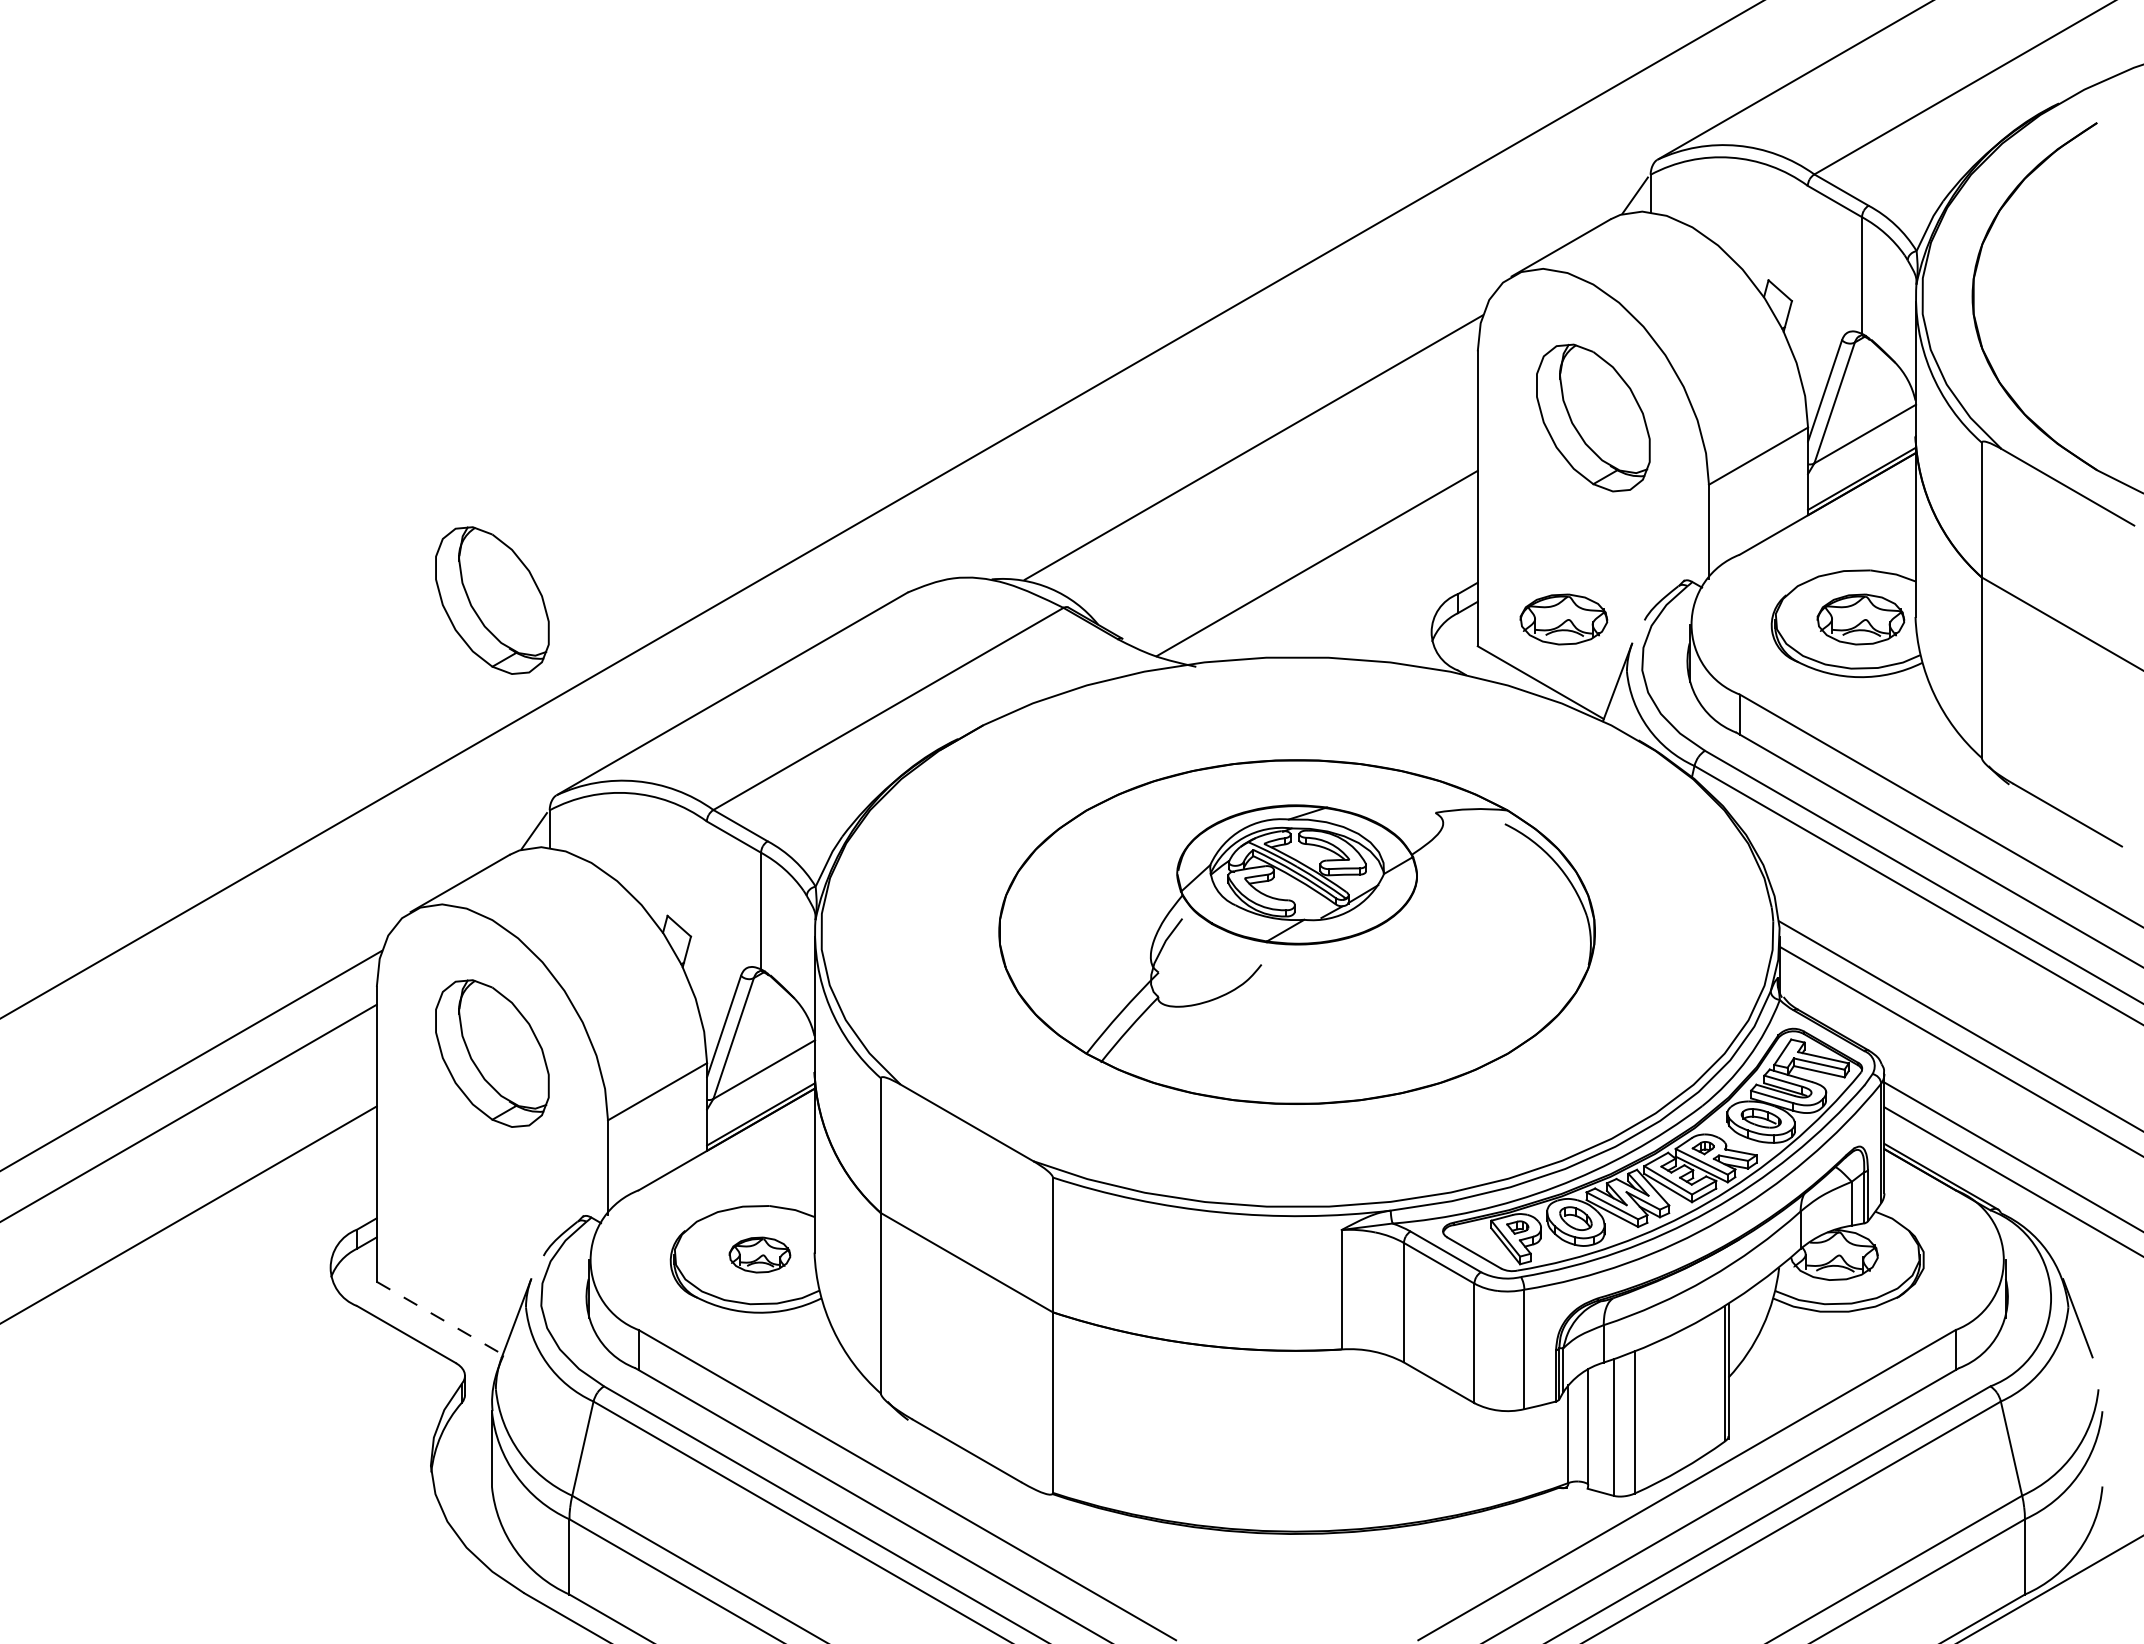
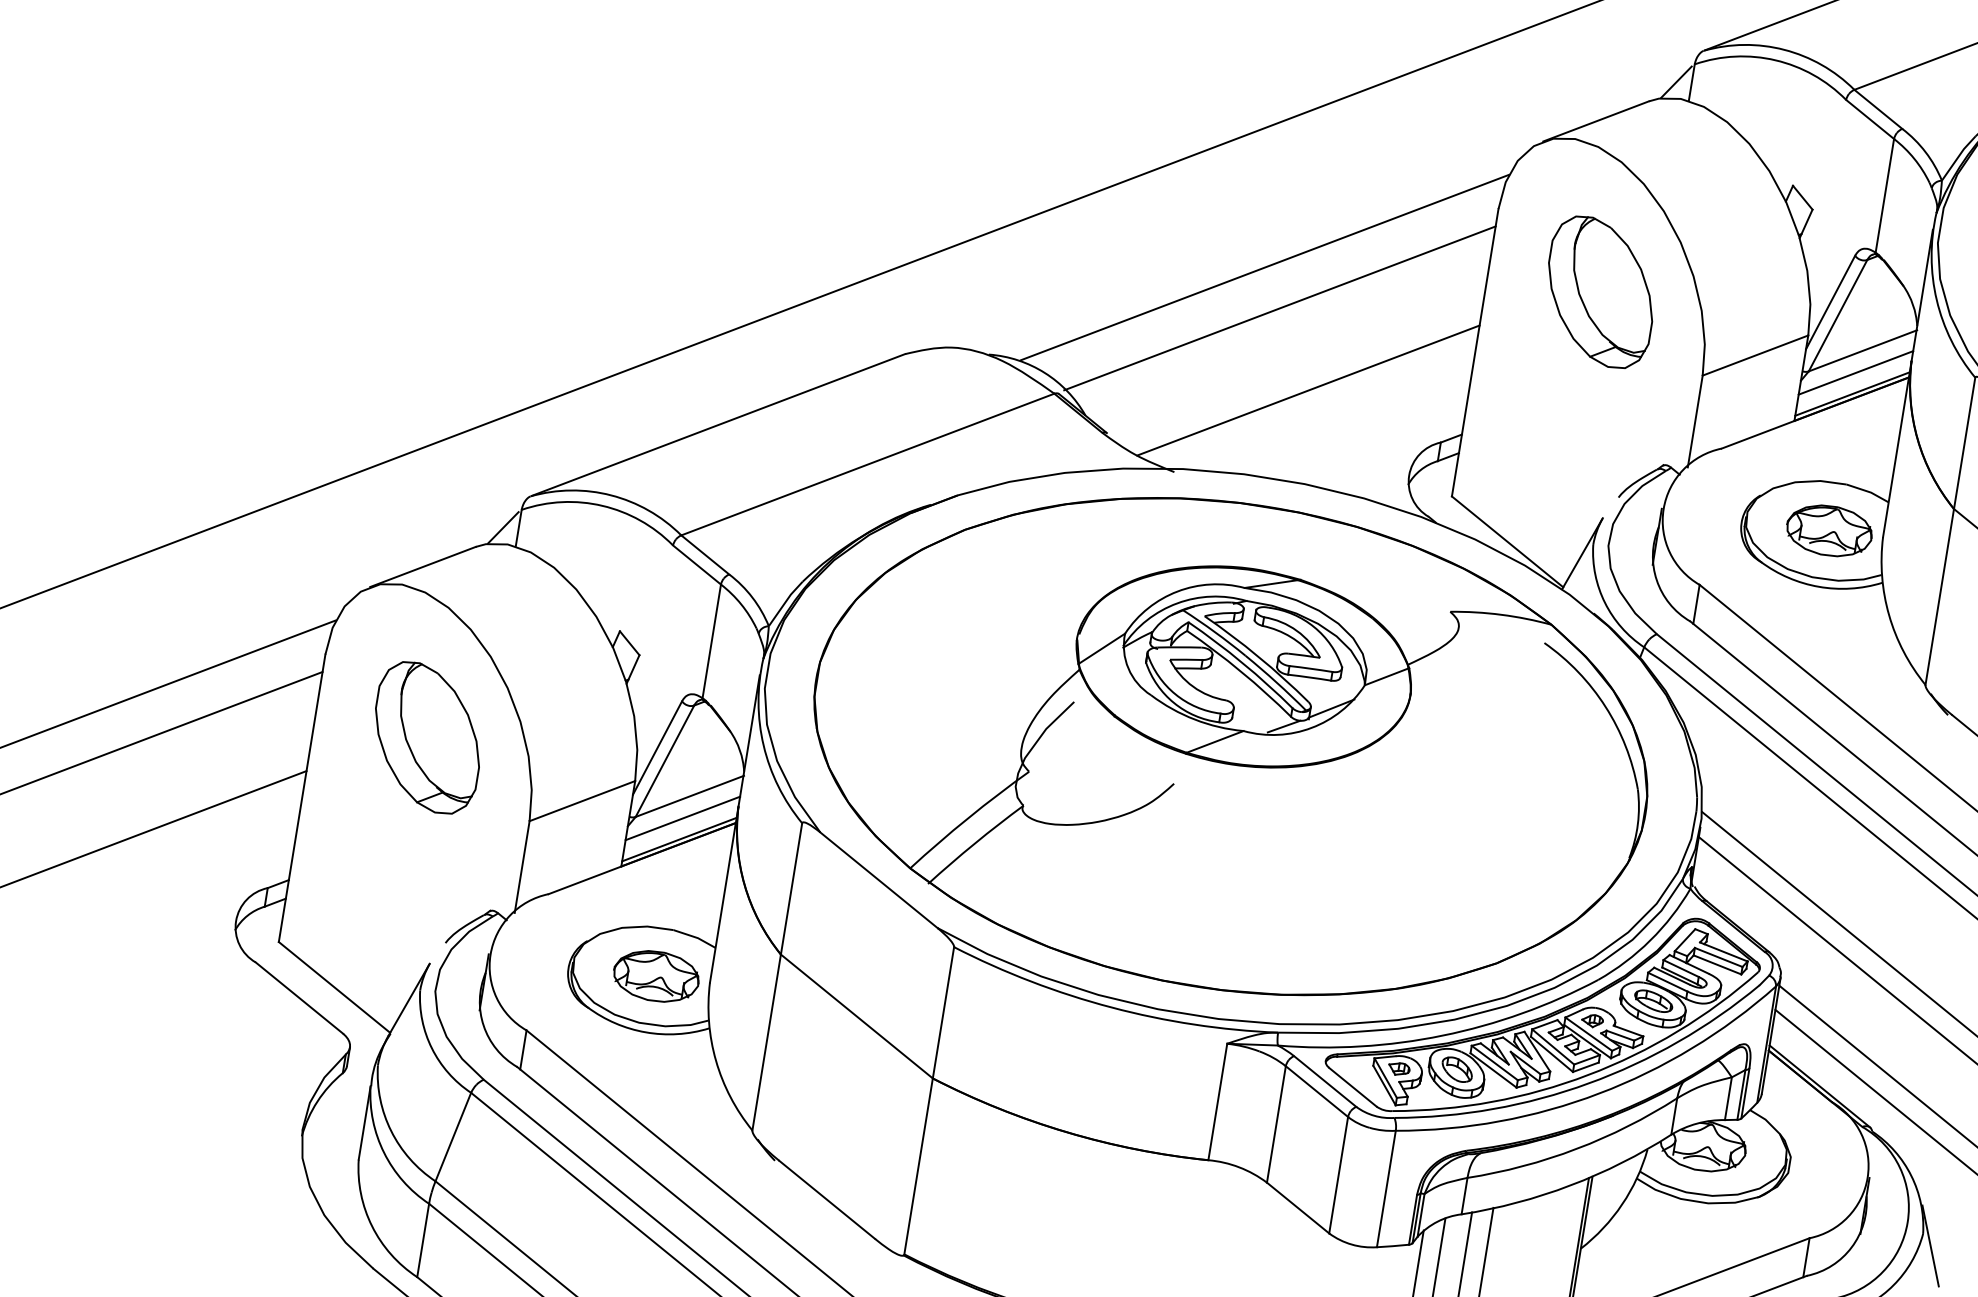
line: (1861, 457) -> (1855, 373), added
line: (1274, 485) -> (1279, 307), added
part: (492, 600) -> (499, 296), removed
part: (1563, 619) -> (1539, 483), removed
part: (1296, 931) -> (1230, 745), size x1.43
line: (760, 1092) -> (682, 818), added
part: (759, 1254) -> (656, 975), size x1.43
line: (439, 1318) -> (334, 987), dashed -> solid

